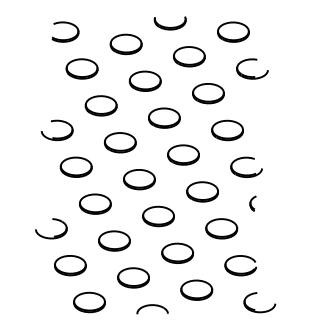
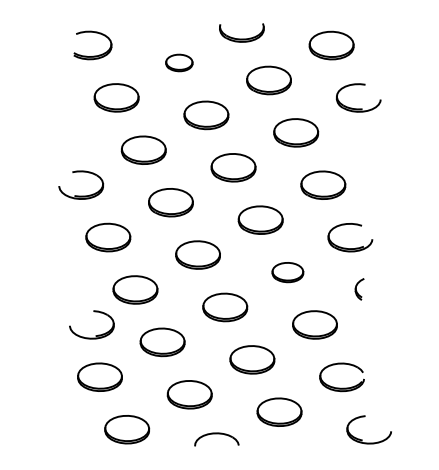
part: (126, 44) -> (179, 62), size x0.6
part: (202, 191) -> (287, 272), size x0.7
part: (53, 236) -> (95, 335), moved

